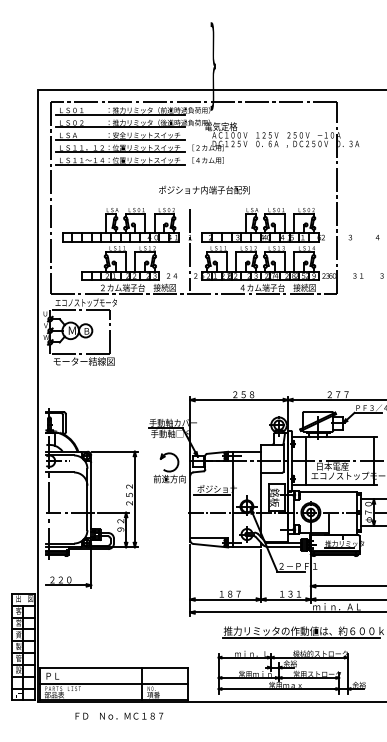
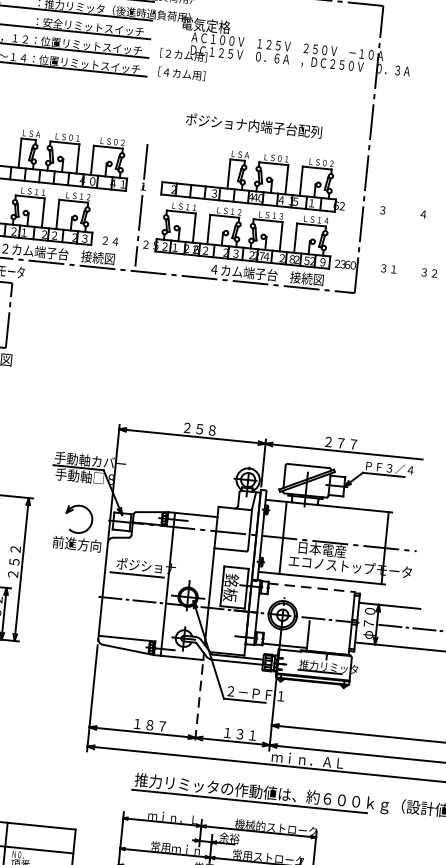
text: (204, 189) -> (254, 124), moved
line: (328, 492) -> (312, 587), solid -> dashed
line: (261, 576) -> (199, 703), solid -> dashed

